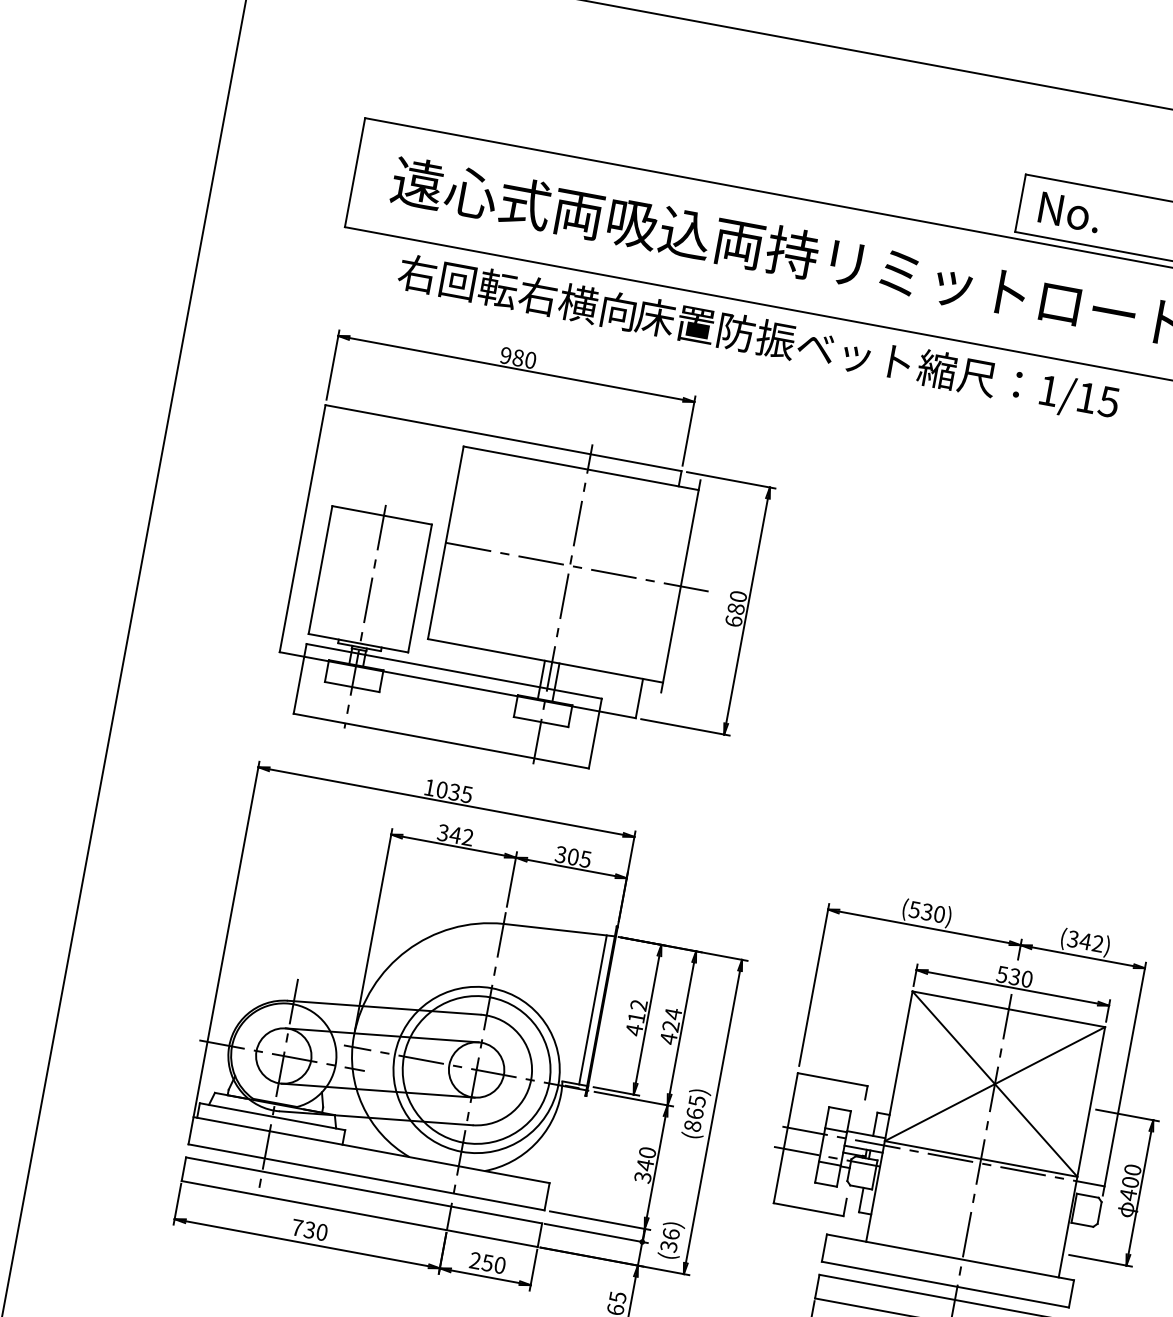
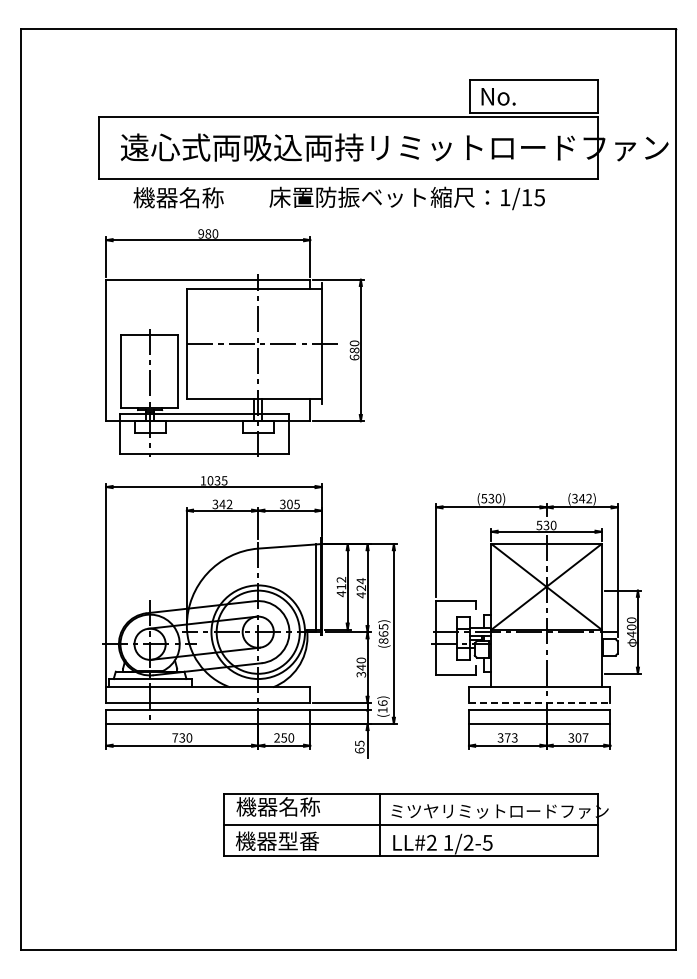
text: (516, 291) -> (200, 197), 右回転右横向 -> 機器名称
text: (668, 1246) -> (382, 710), (36) -> (16)
line: (945, 1283) -> (539, 702), solid -> dashed

